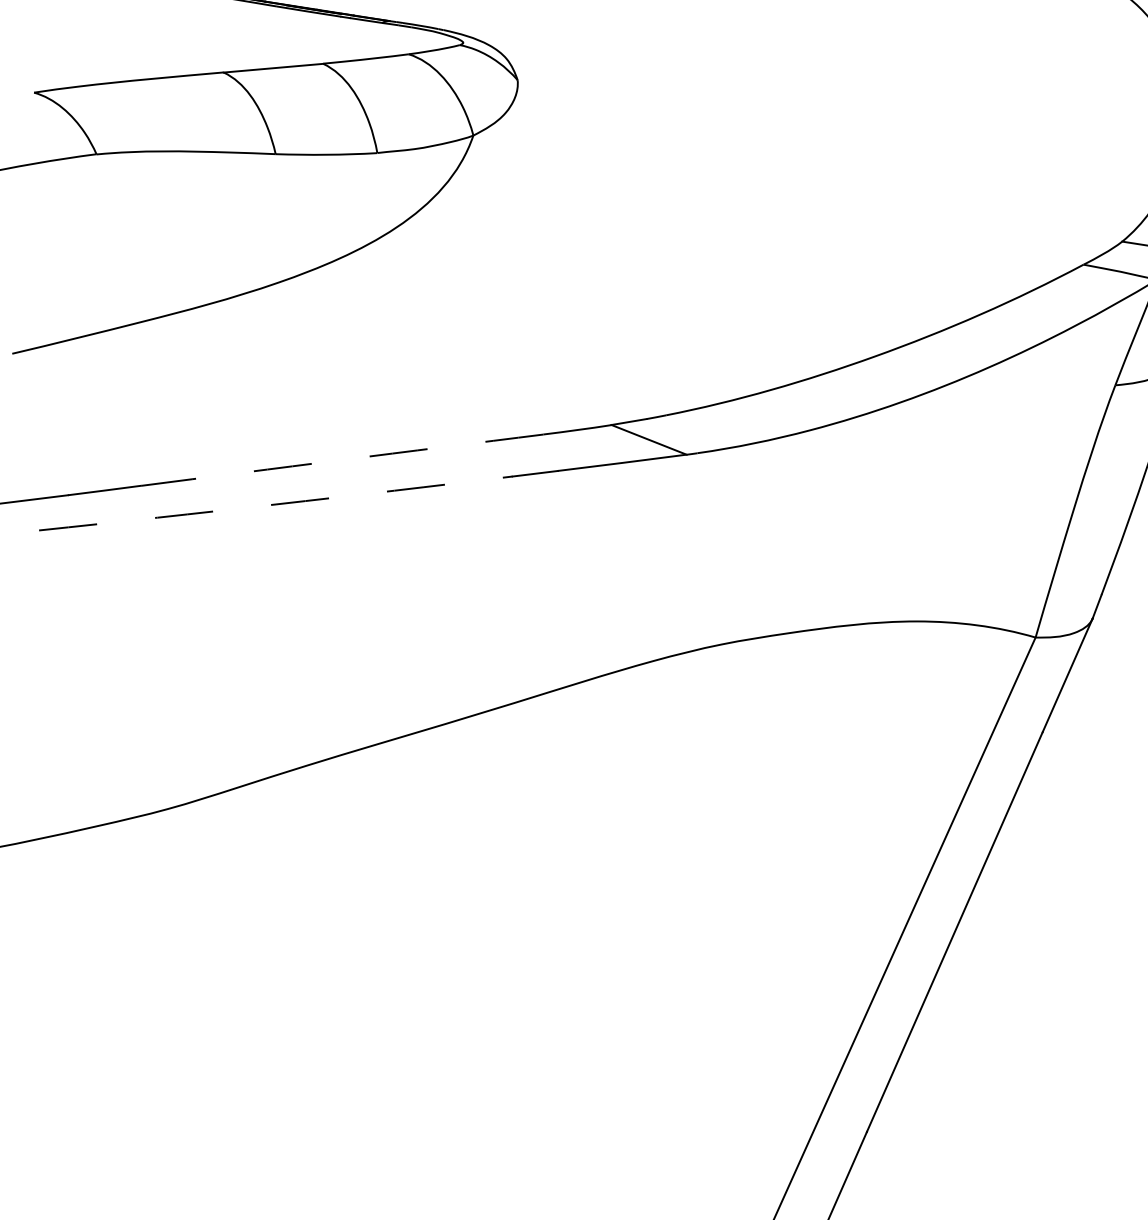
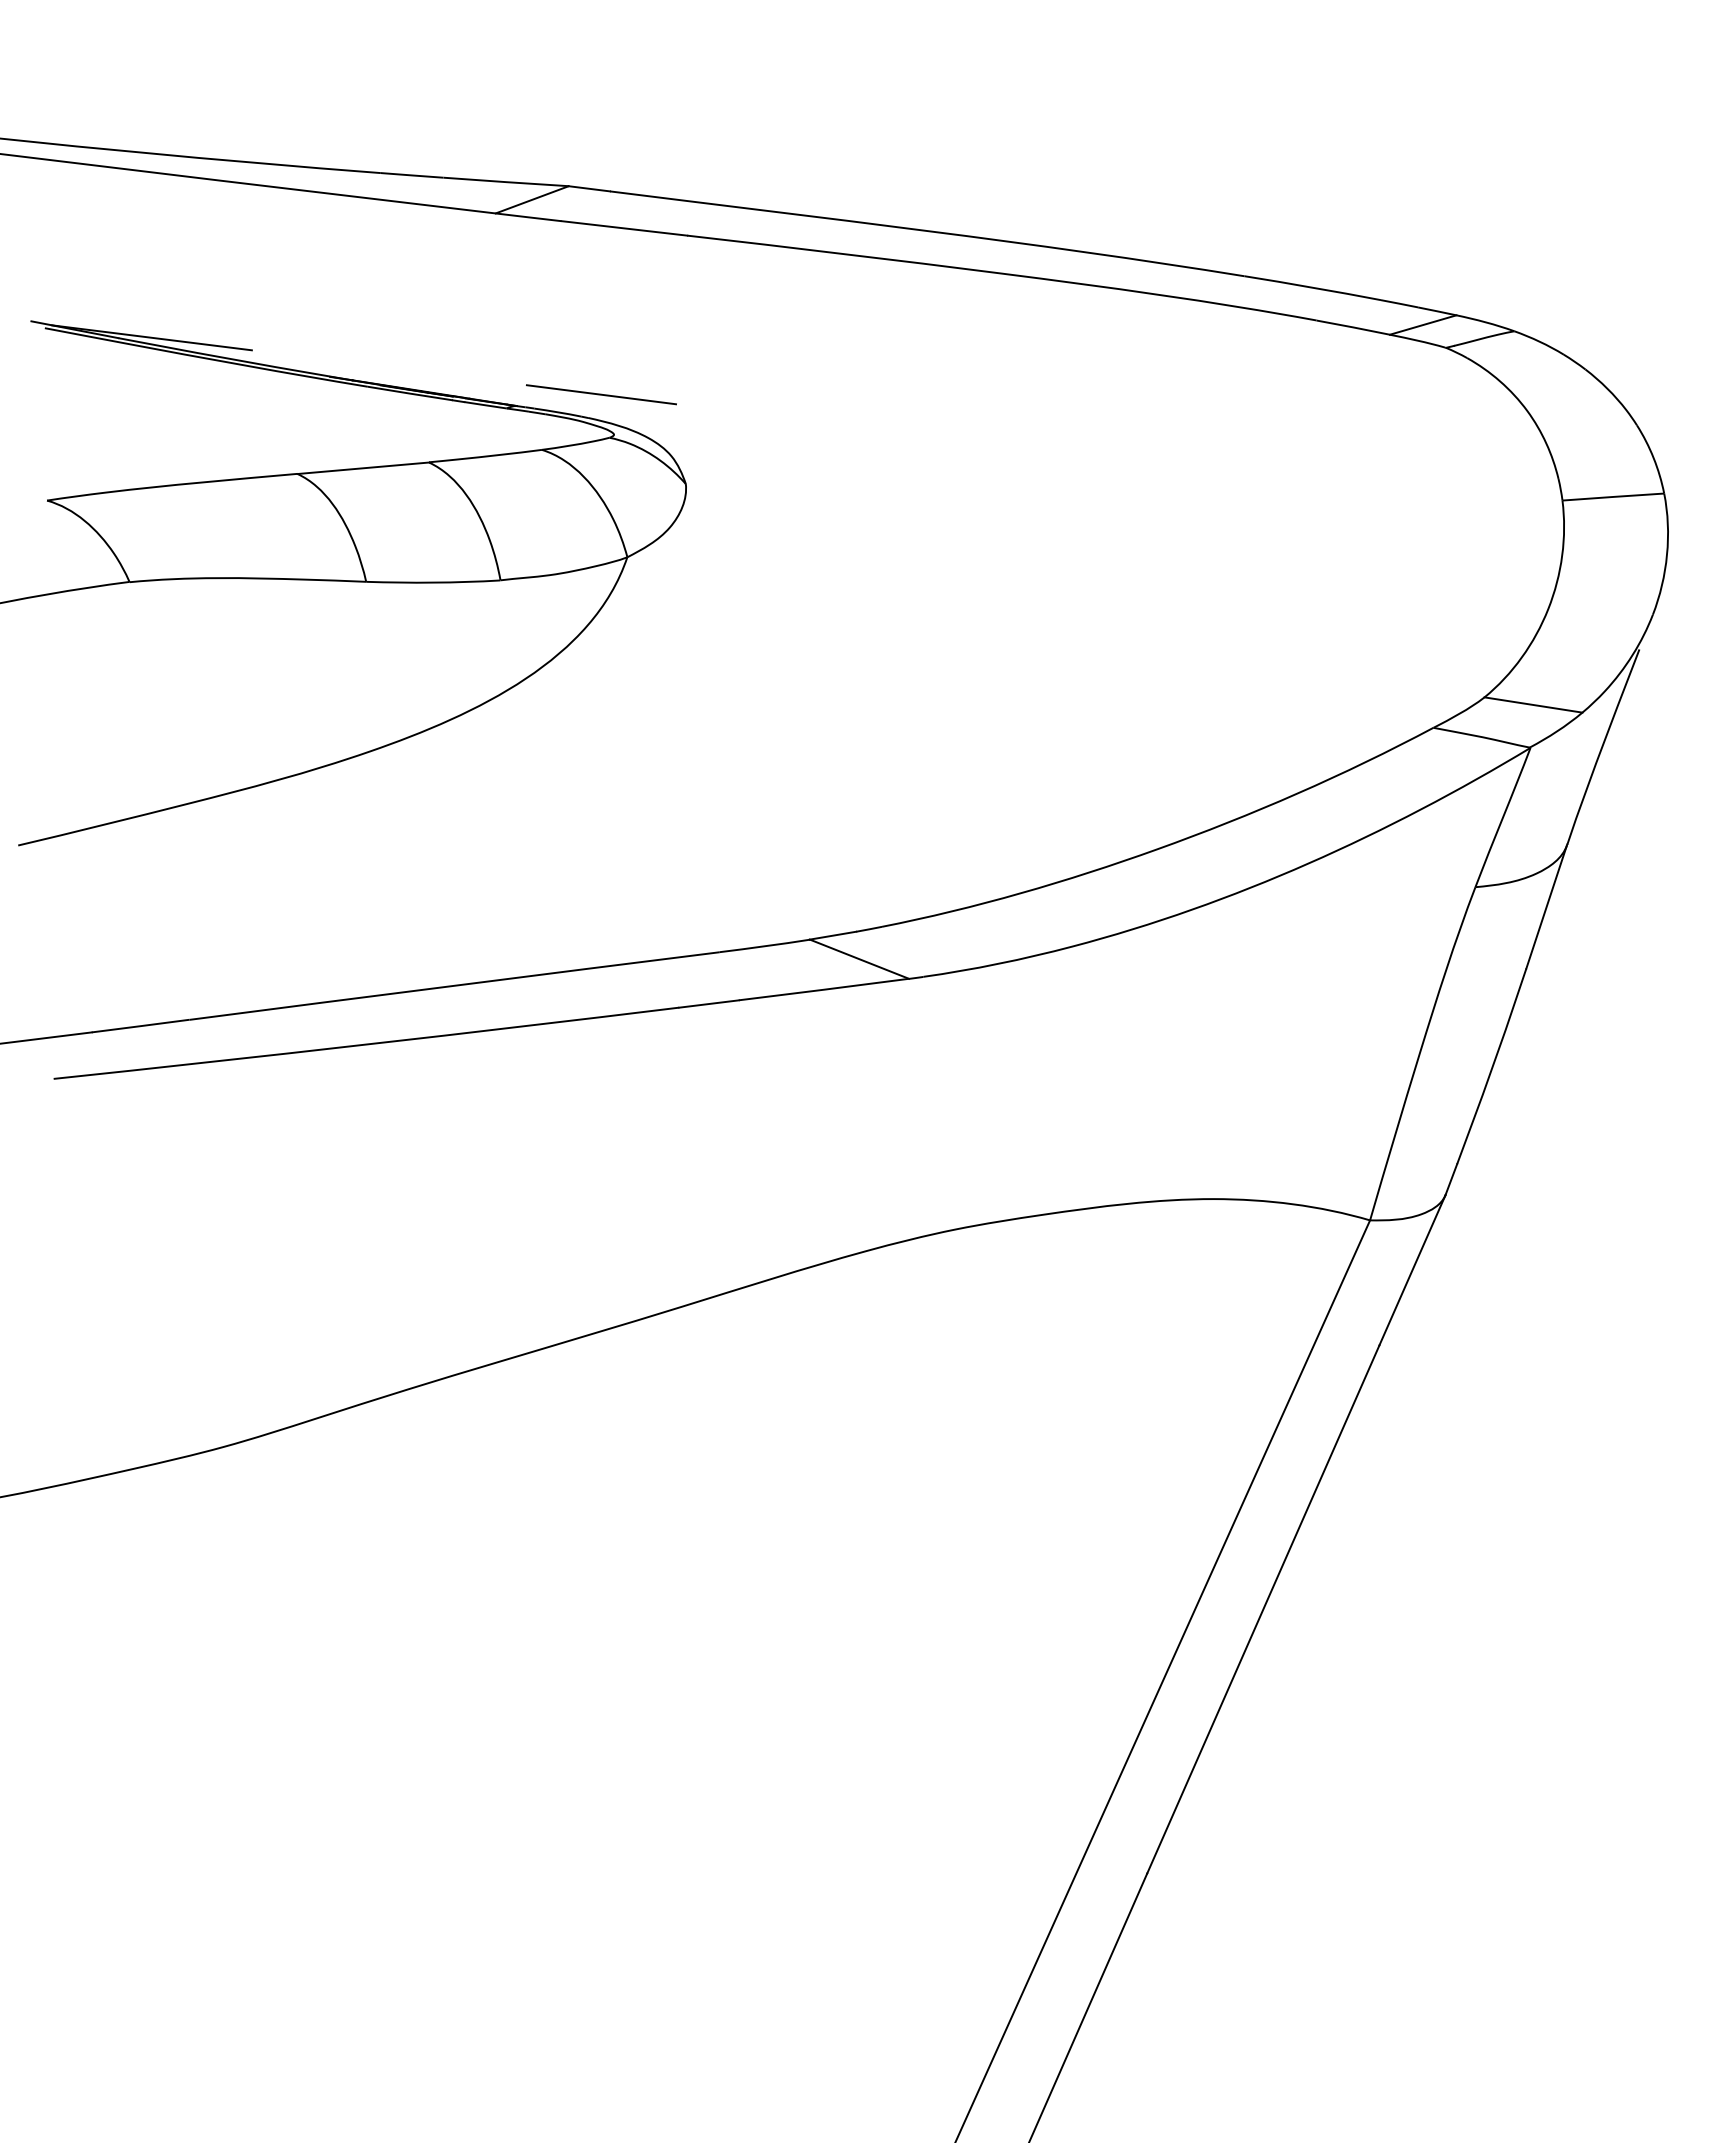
line: (453, 12) -> (601, 394), added
arc: (342, 459) -> (454, 985), dashed -> solid
arc: (275, 504) -> (366, 1044), dashed -> solid

